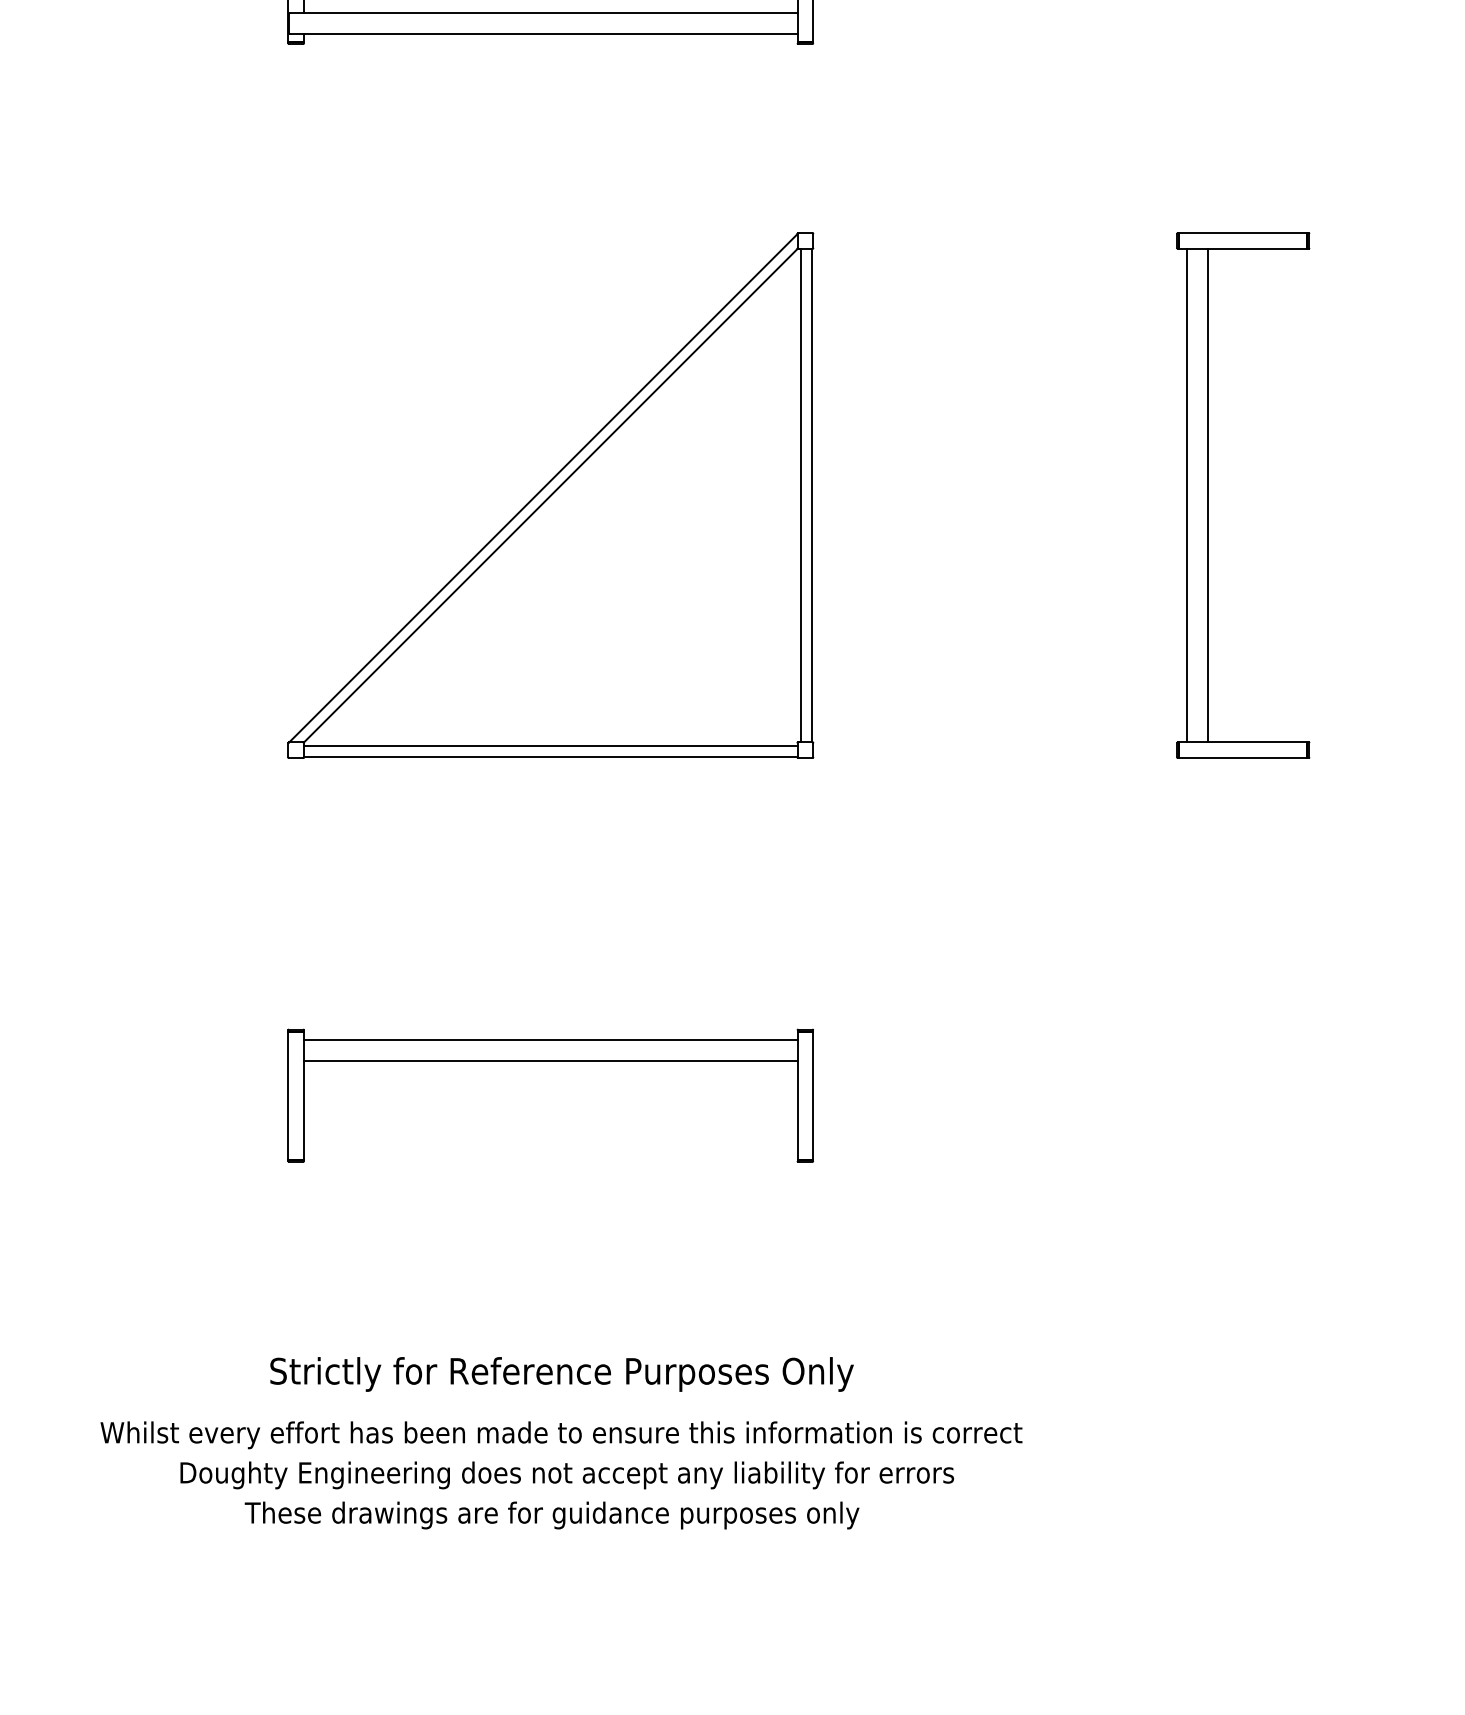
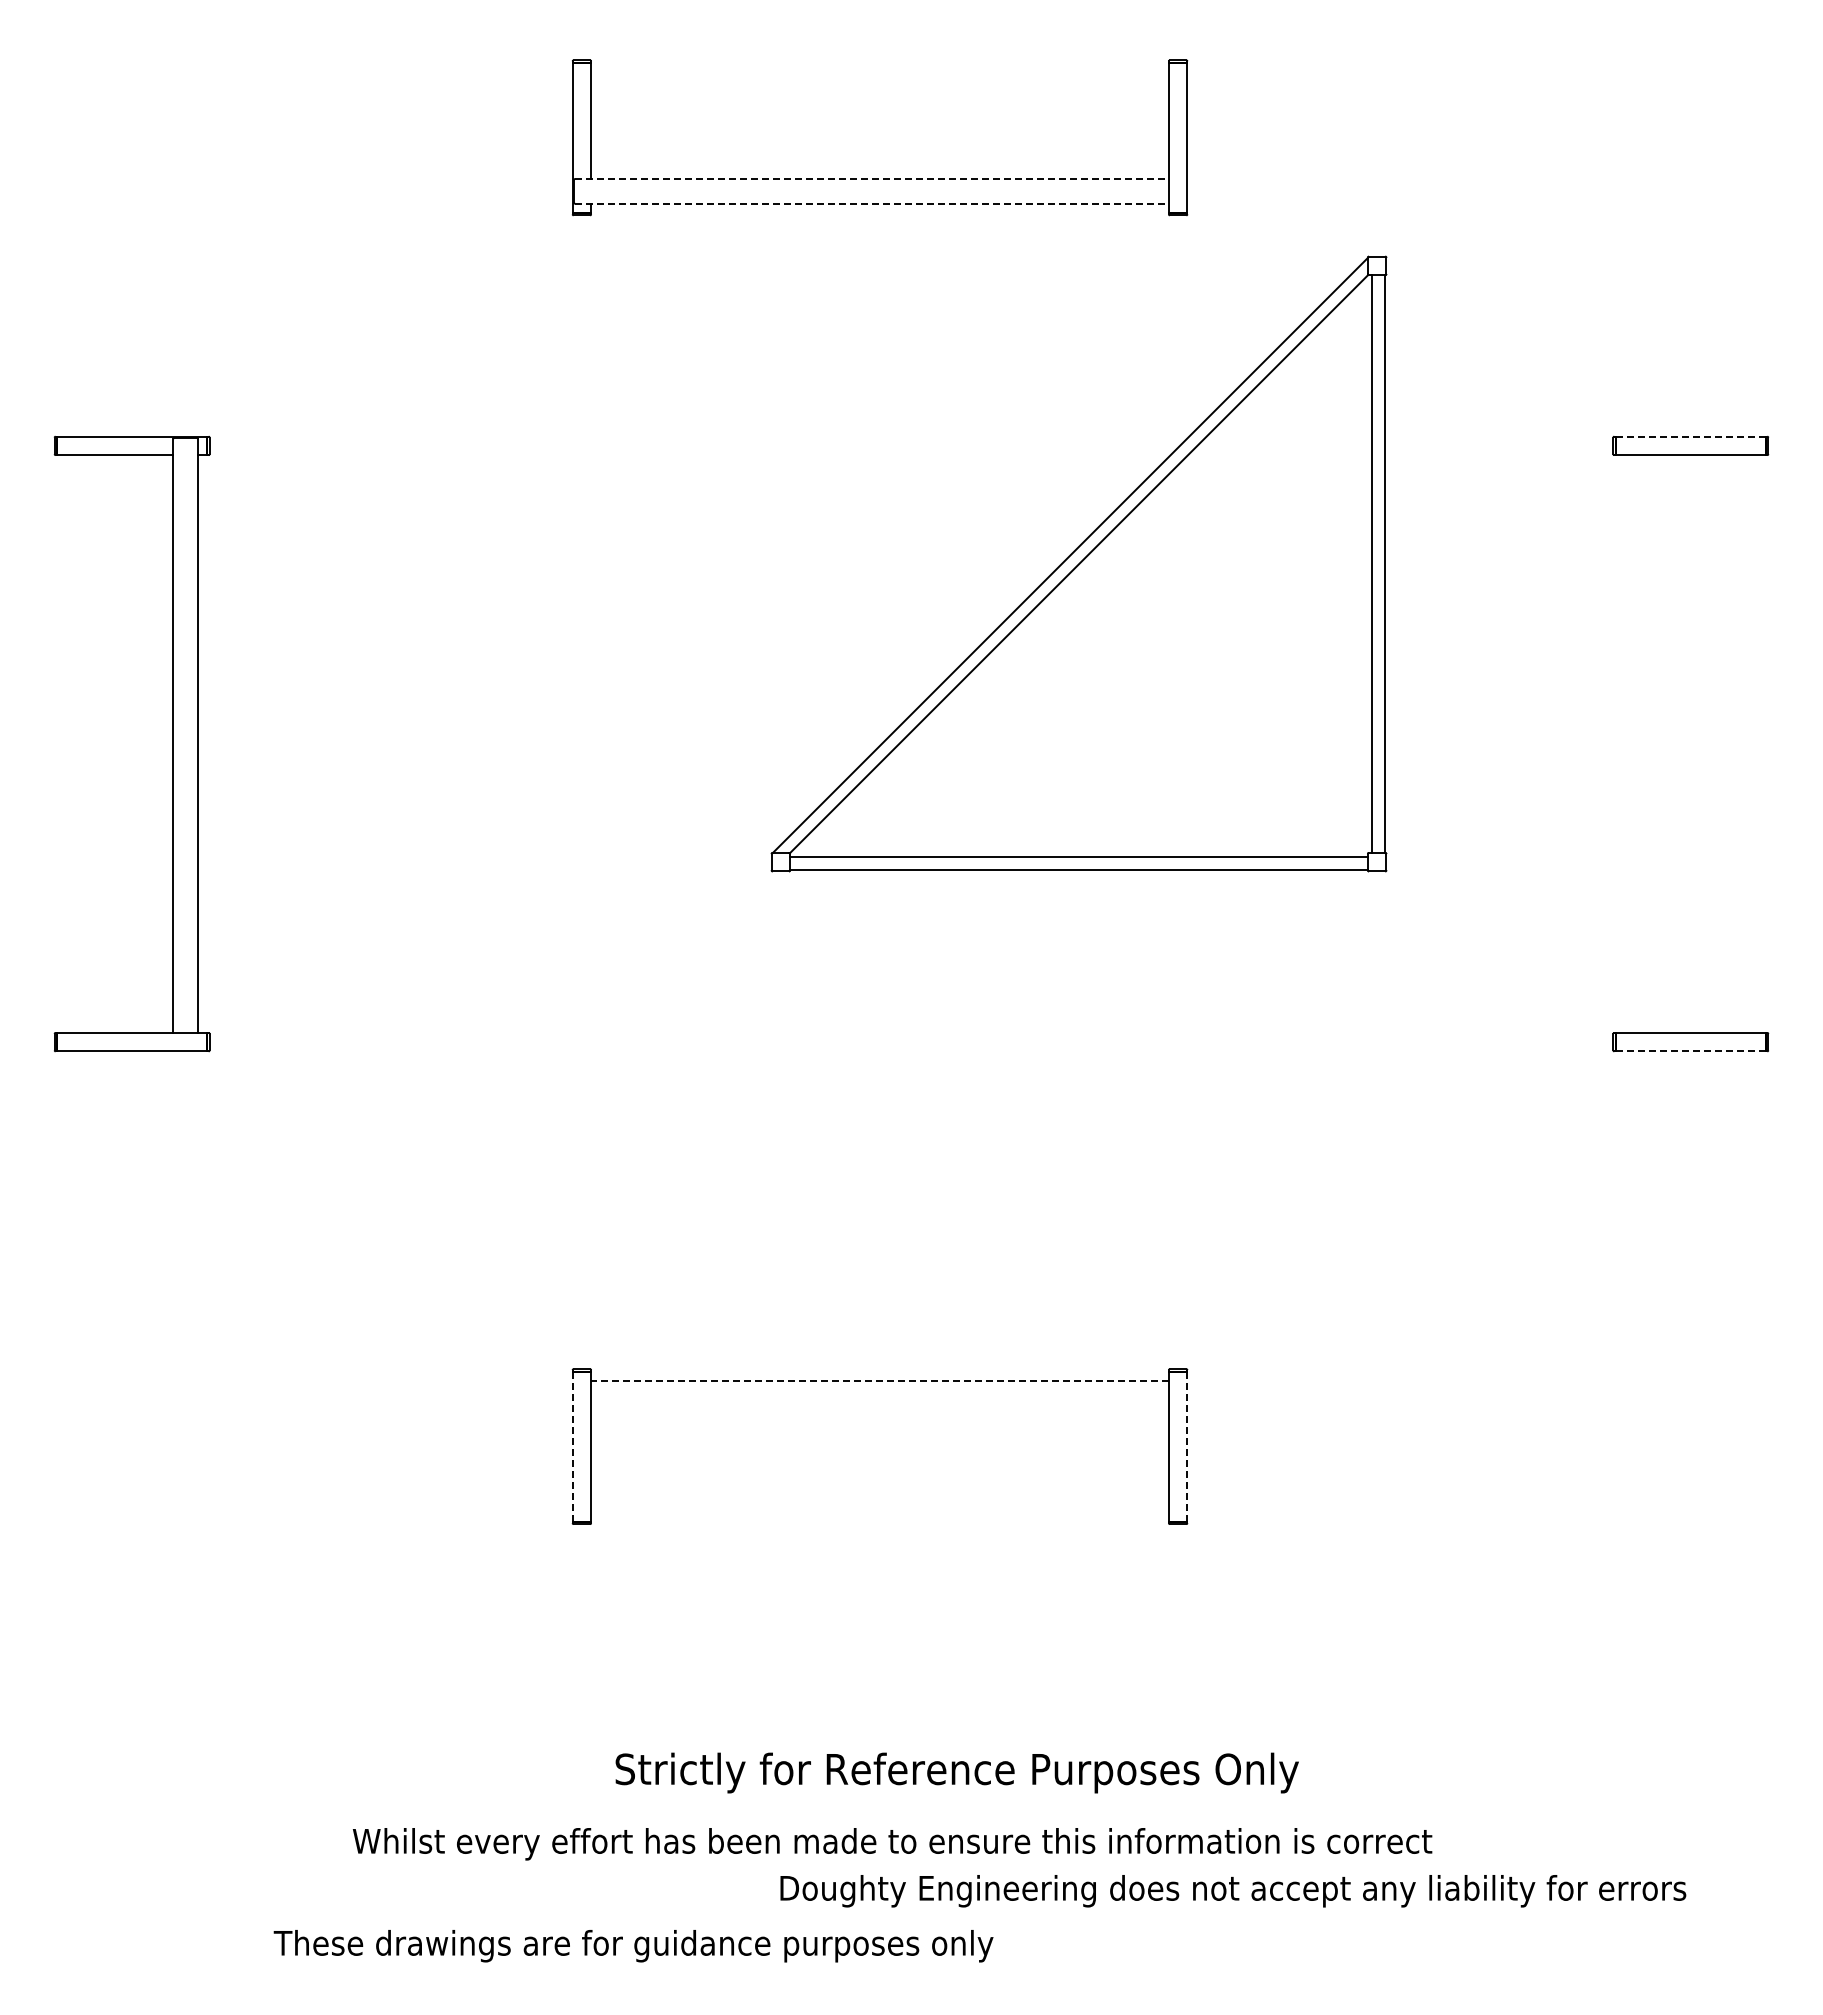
line: (544, 13) -> (872, 179), solid -> dashed
line: (544, 33) -> (872, 203), solid -> dashed
line: (1242, 232) -> (1690, 436), solid -> dashed
part: (550, 495) -> (1078, 563), moved
line: (1187, 495) -> (1625, 743), removed
line: (1207, 495) -> (1649, 743), removed
line: (1242, 758) -> (1690, 1051), solid -> dashed
line: (551, 1039) -> (880, 1380), solid -> dashed
line: (550, 1060) -> (879, 1405), removed
line: (288, 1095) -> (572, 1446), solid -> dashed
line: (813, 1095) -> (1187, 1446), solid -> dashed
text: (561, 1373) -> (956, 1772), moved
text: (567, 1475) -> (1233, 1891), moved
text: (552, 1515) -> (633, 1946), moved

